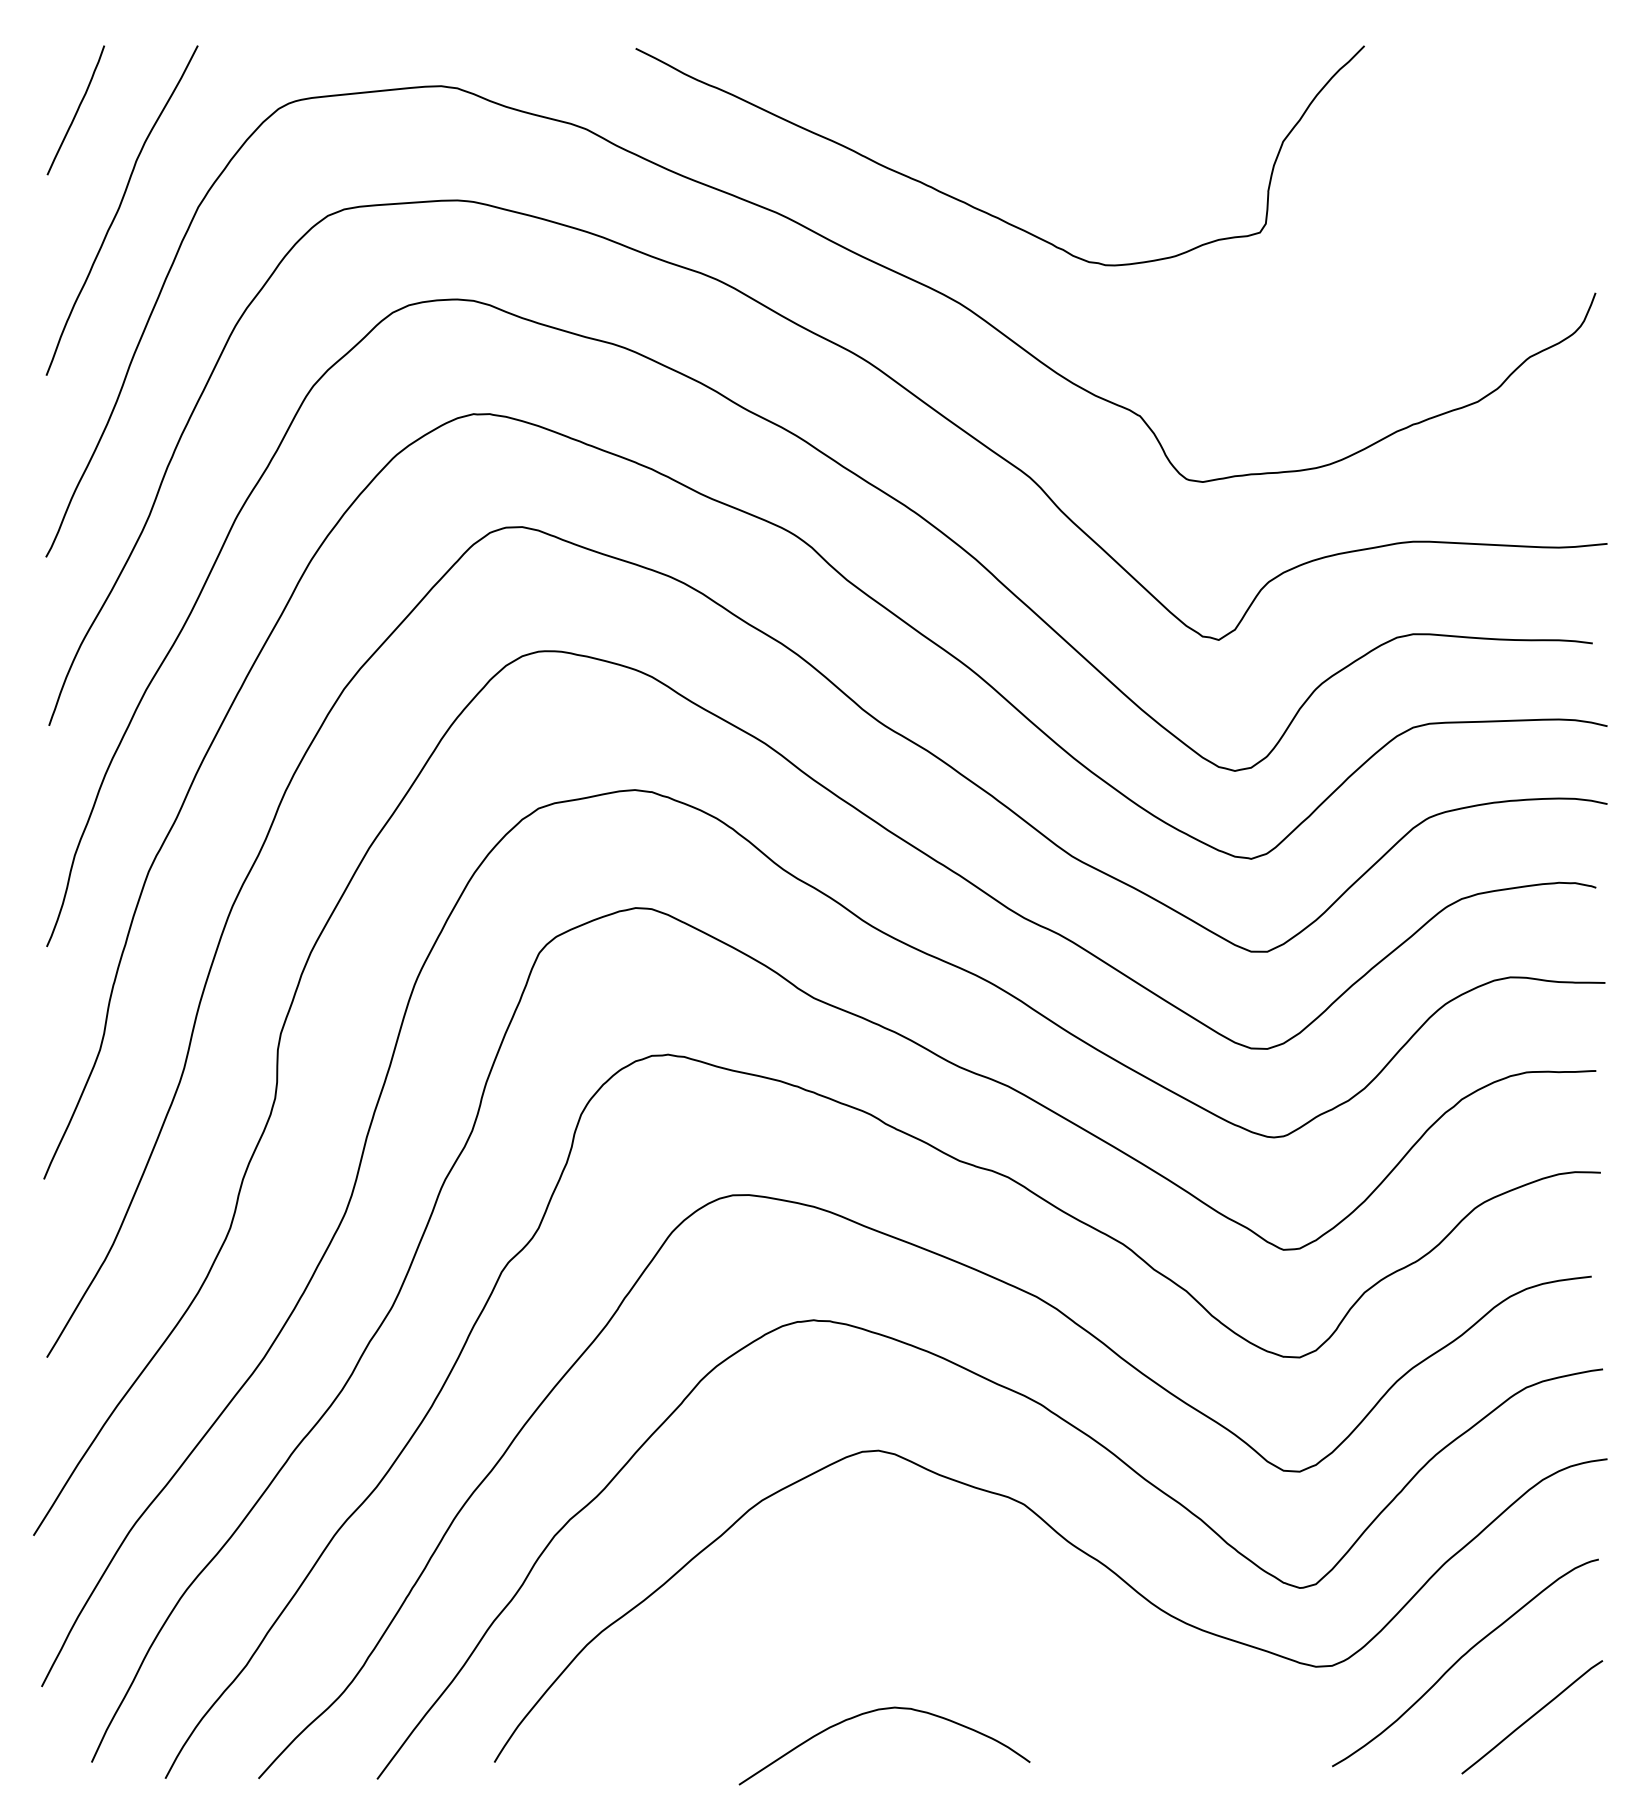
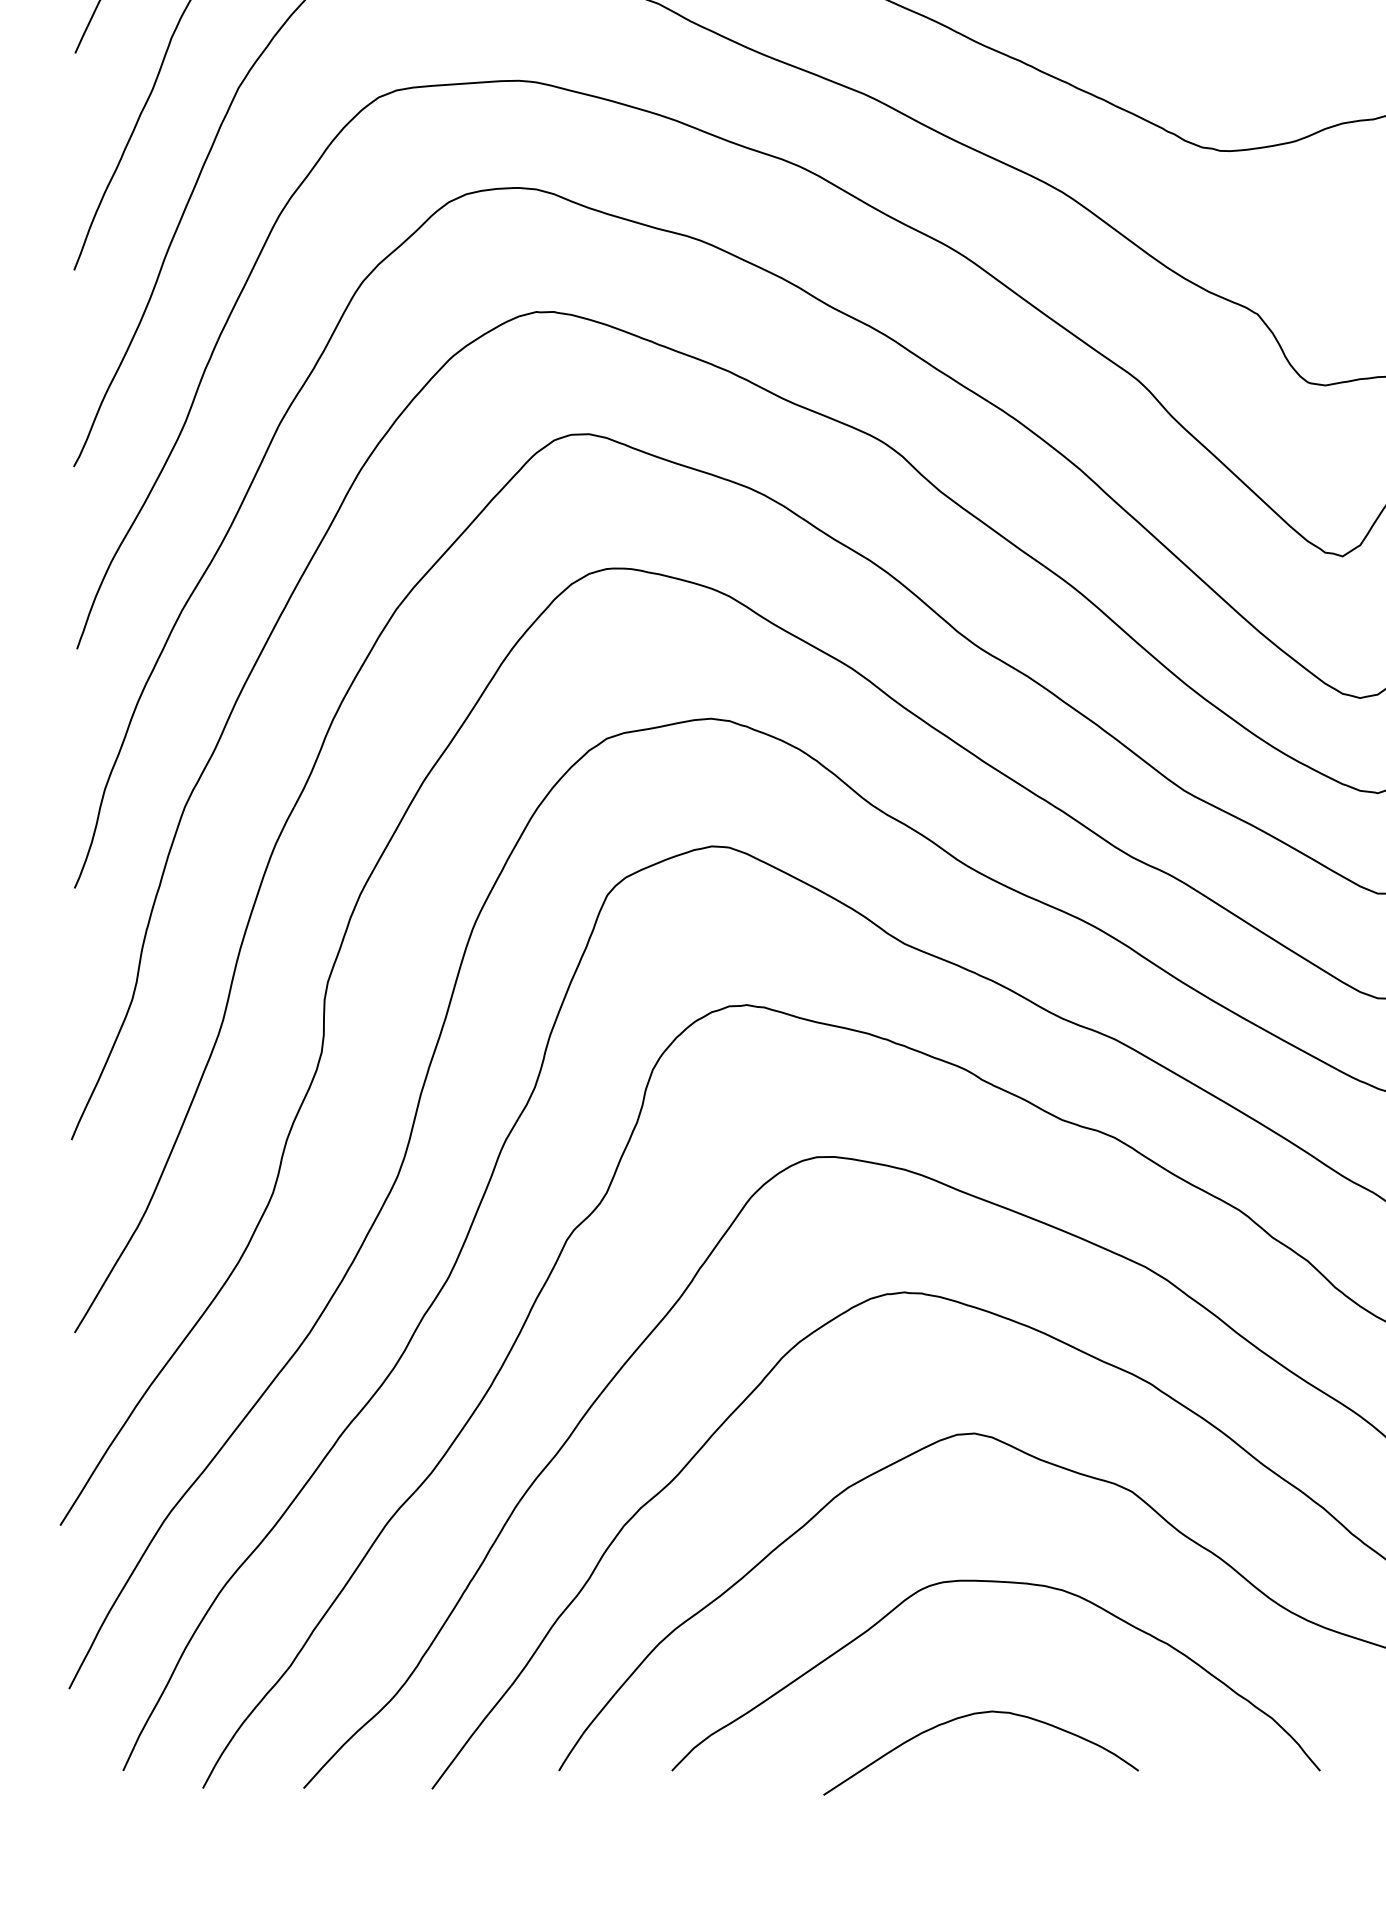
curve: (898, 1588) -> (996, 1582), added

